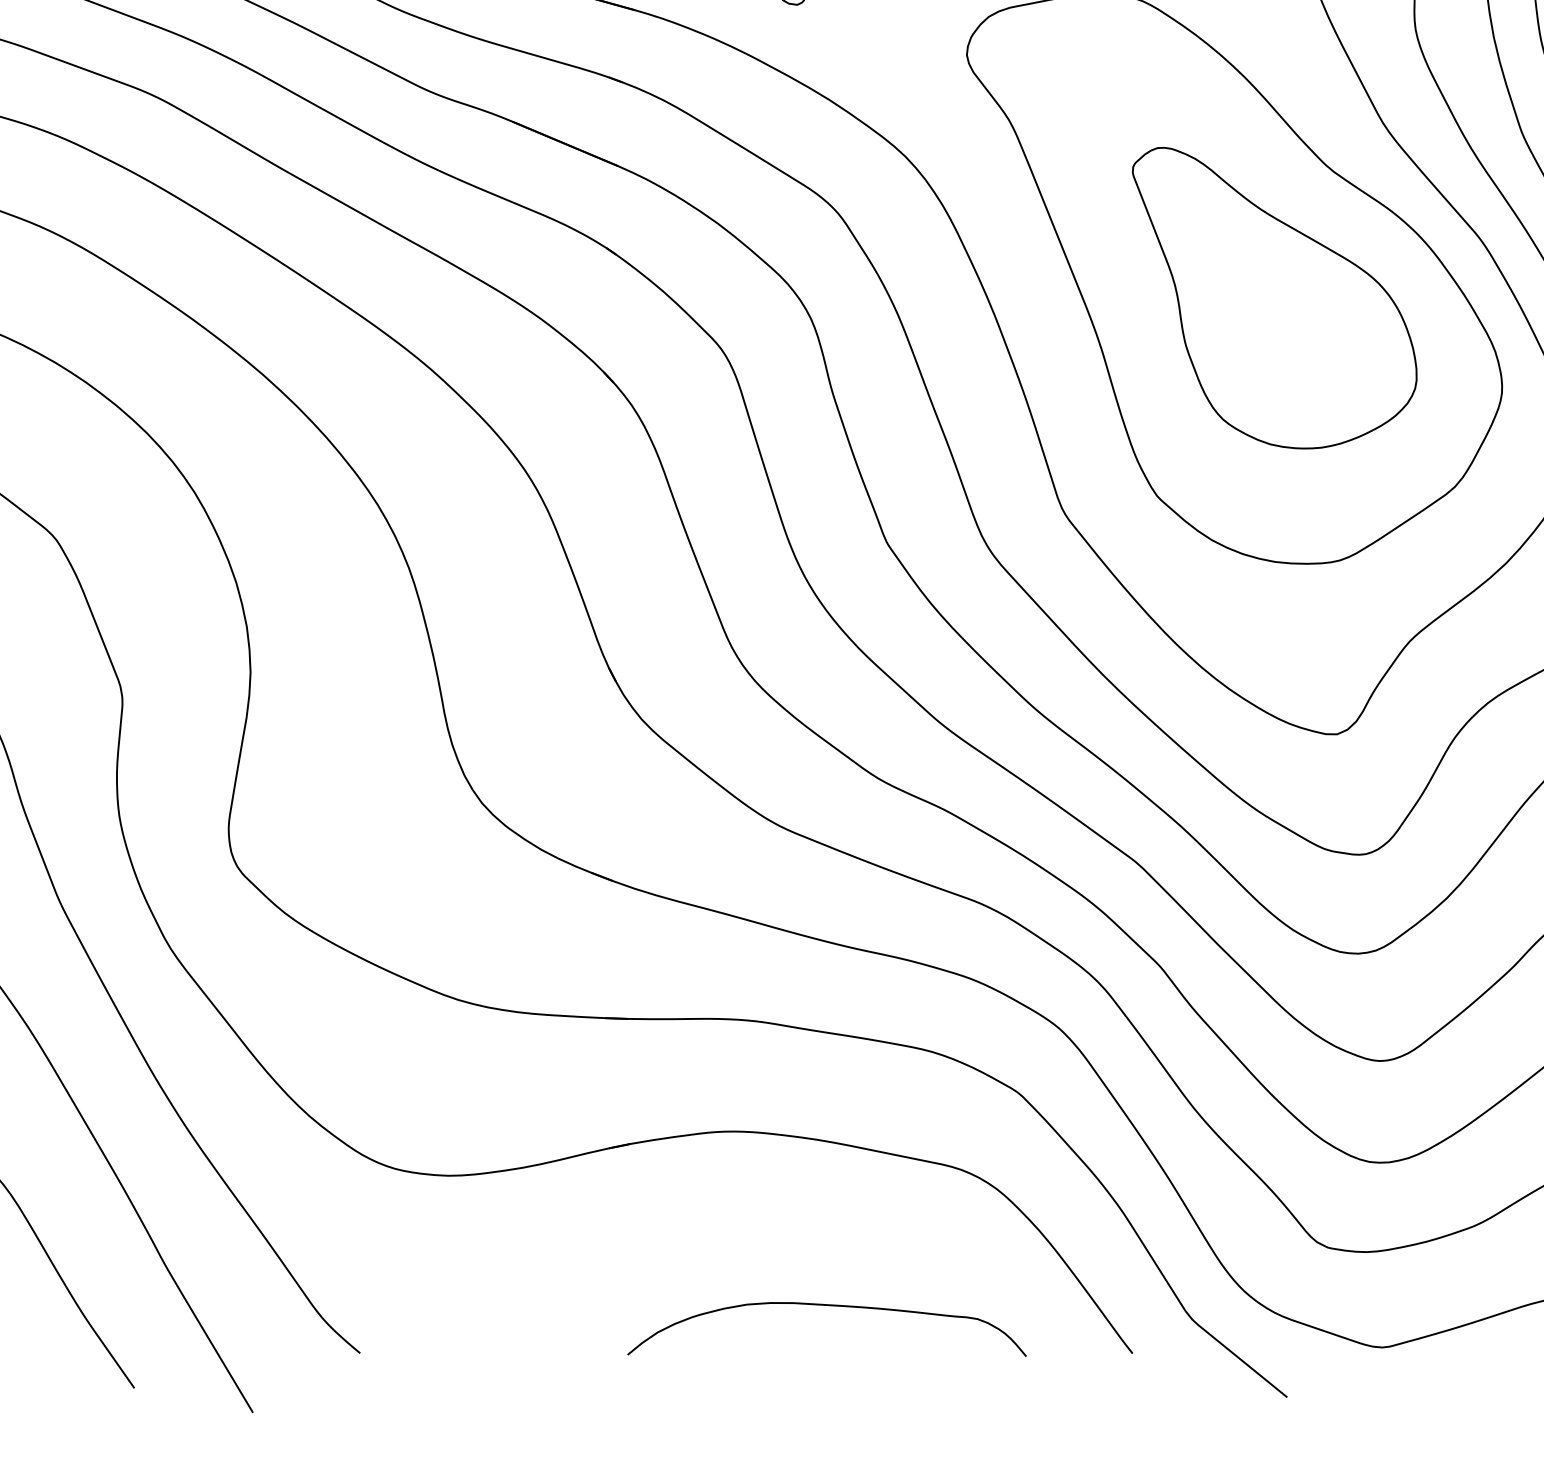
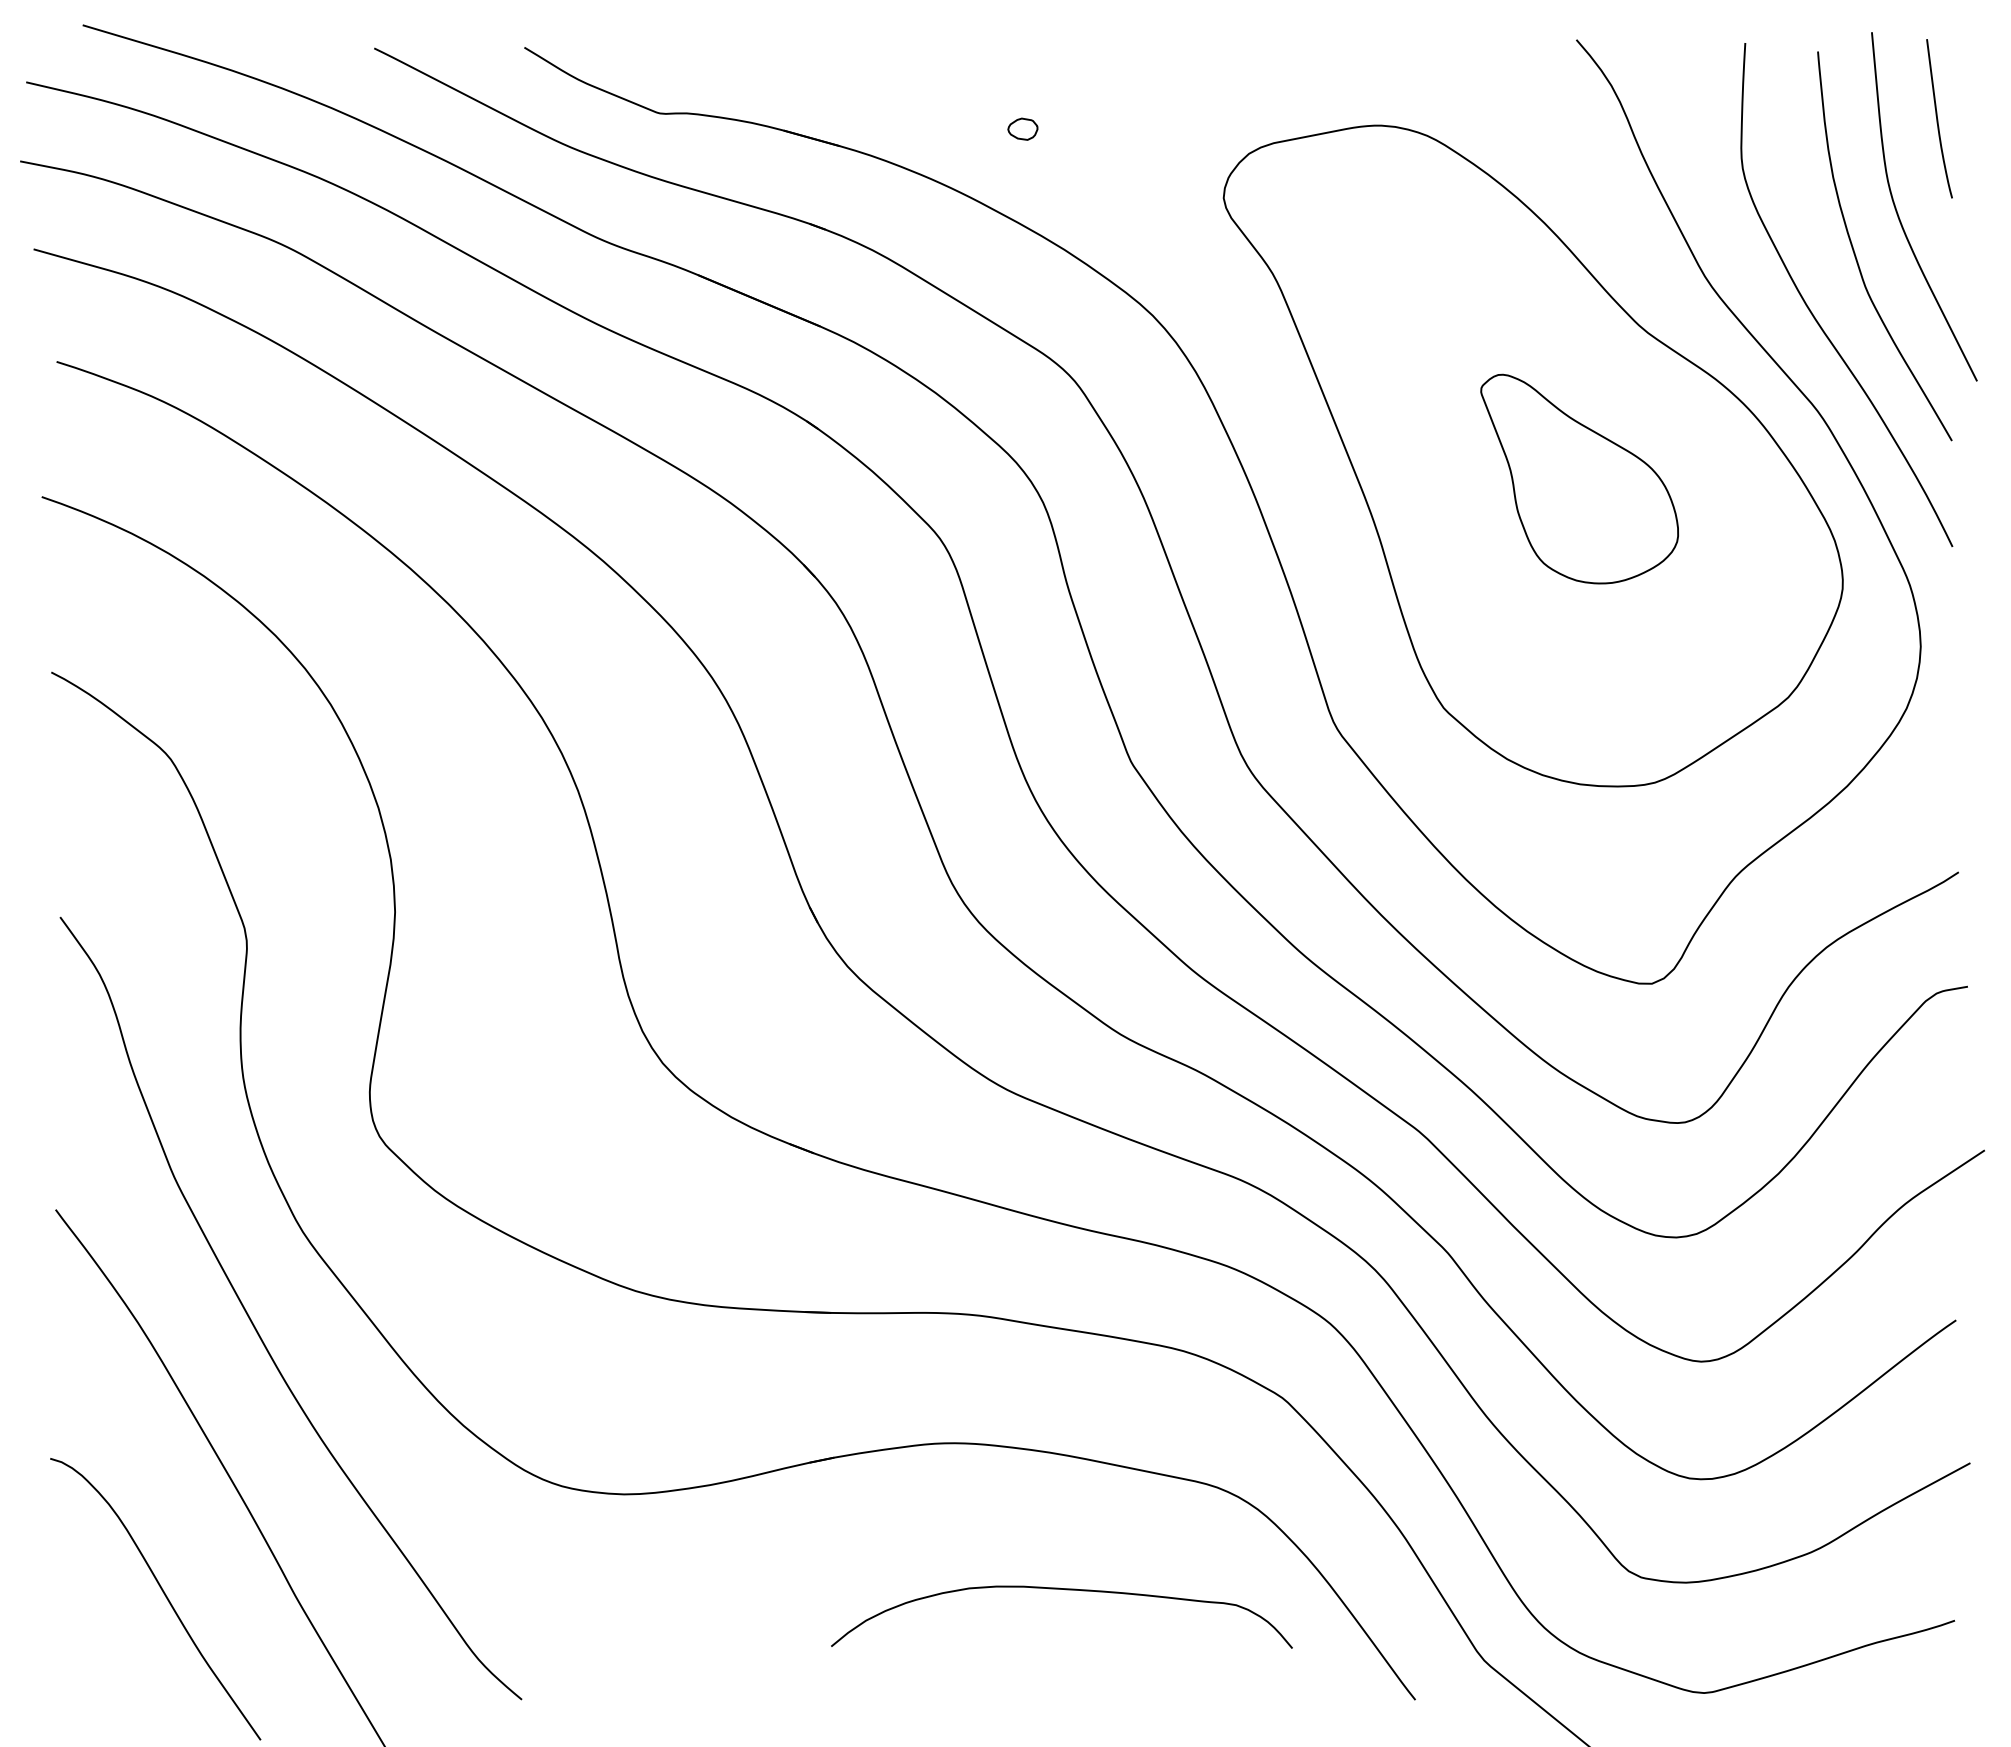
part: (1274, 297) -> (1579, 478), size x0.6
curve: (830, 1306) -> (1065, 1590), moved

